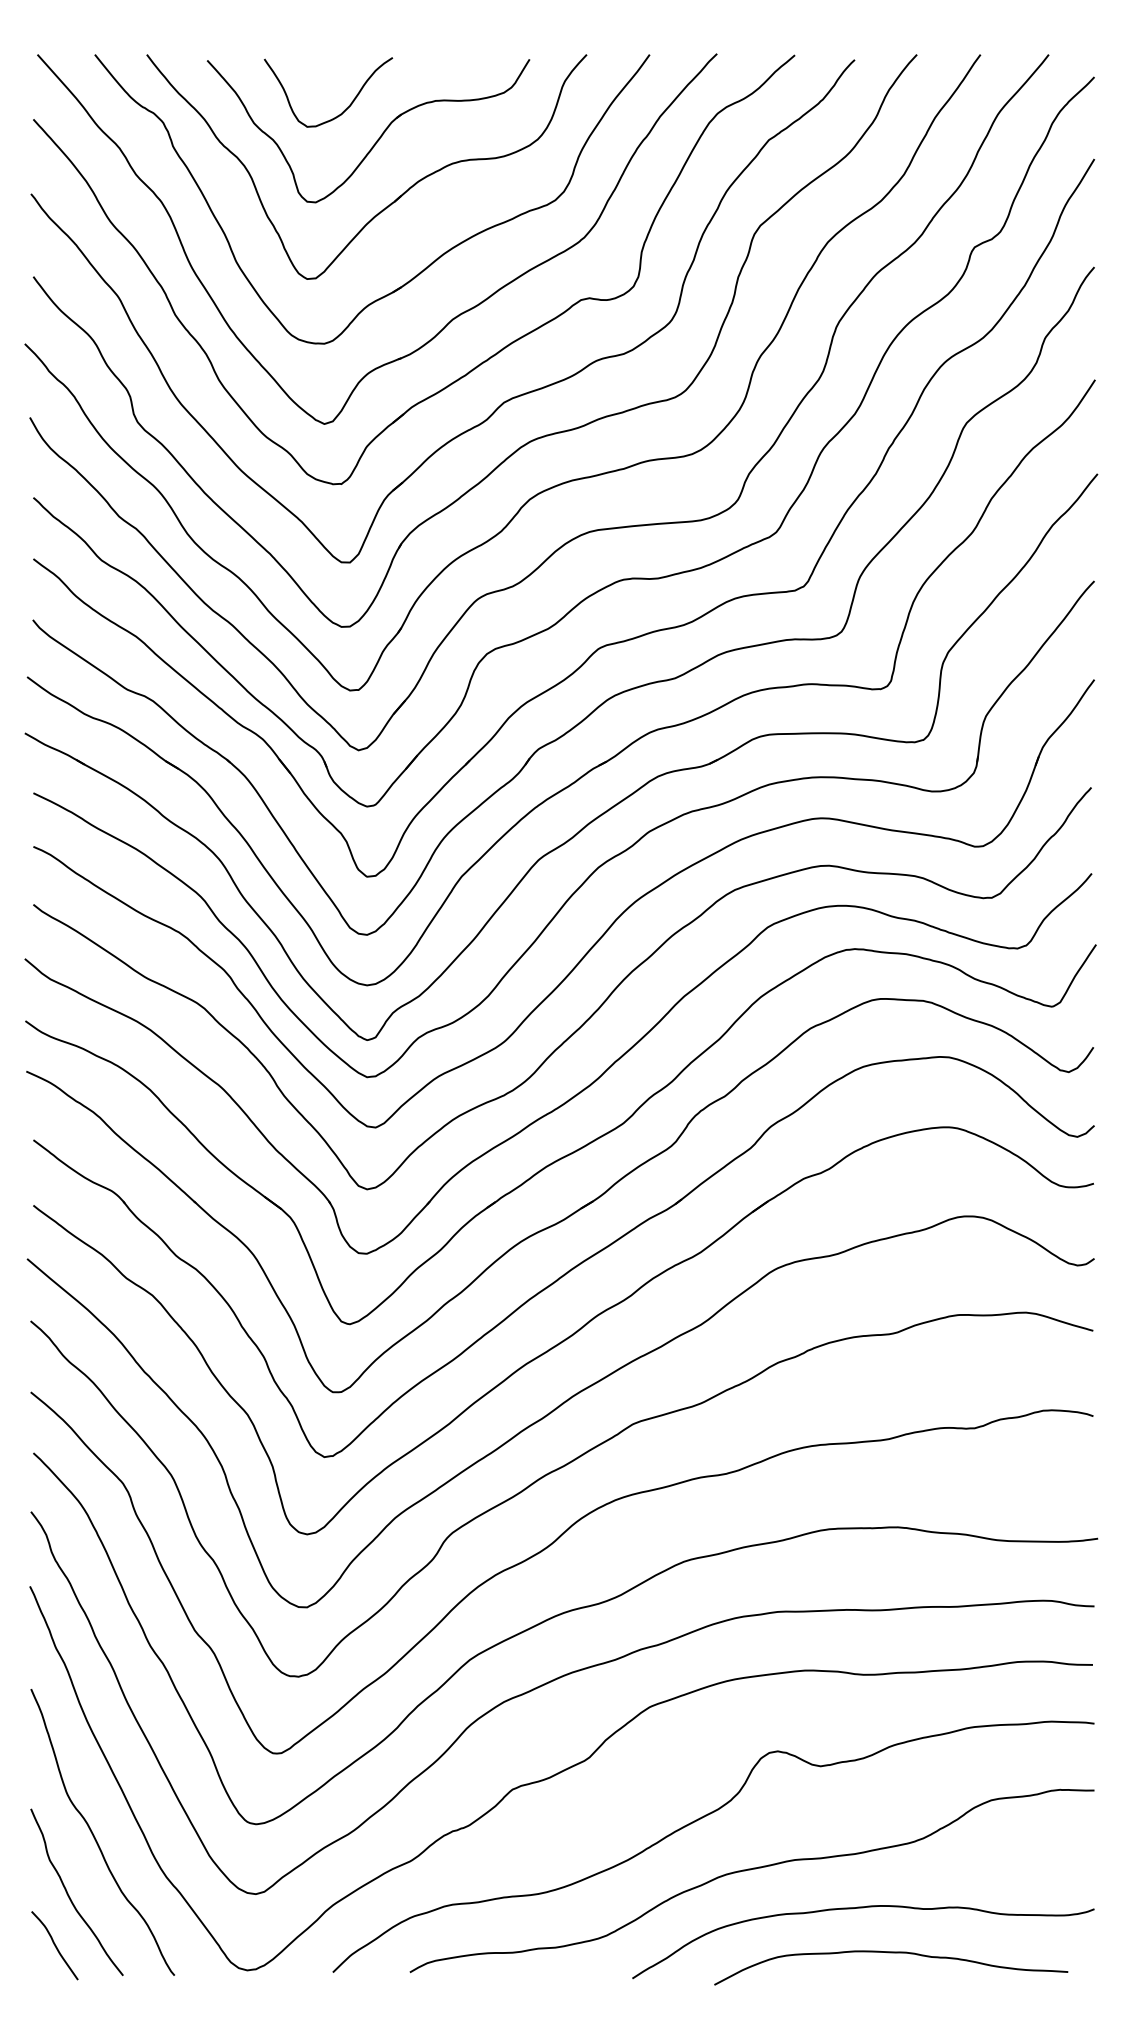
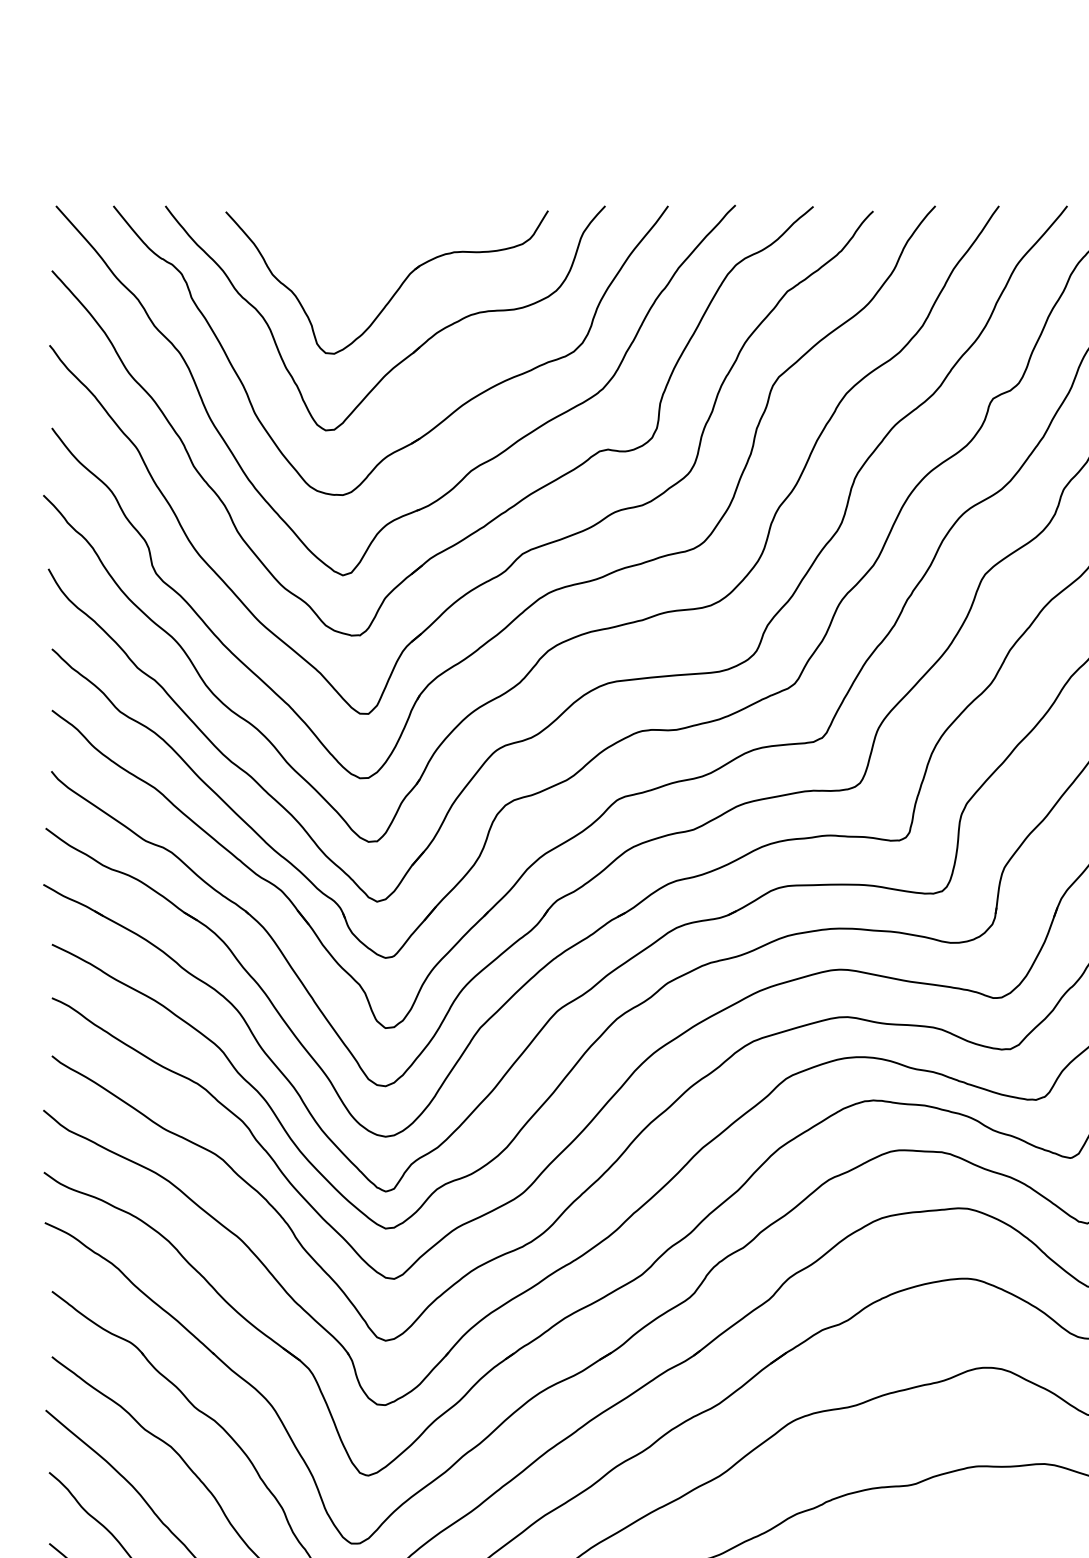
curve: (344, 109) -> (363, 260), removed

